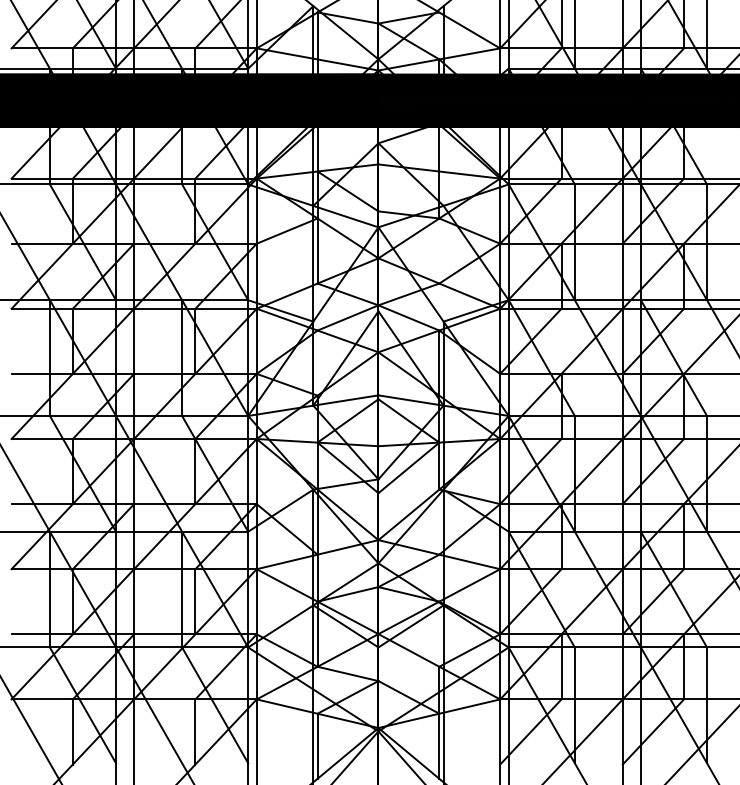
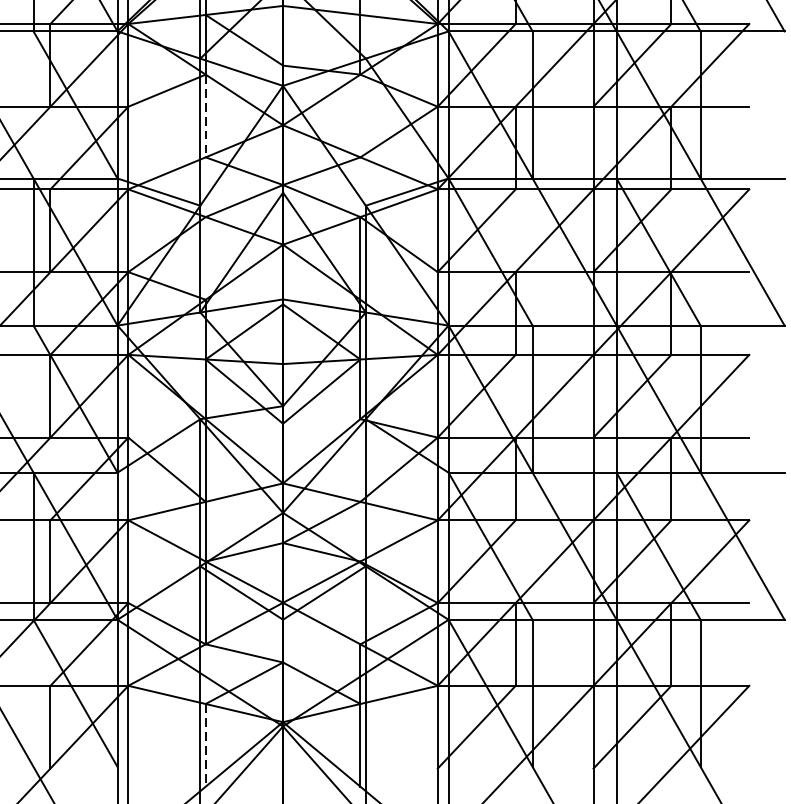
line: (317, 251) -> (205, 116), solid -> dashed
line: (317, 746) -> (205, 745), solid -> dashed

